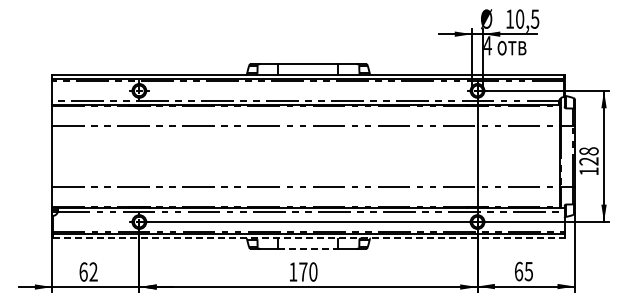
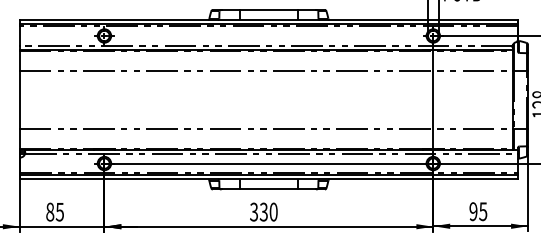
line: (308, 238) -> (268, 179), dashed -> solid
line: (308, 248) -> (268, 189), dashed -> solid
text: (88, 271) -> (54, 211), 62 -> 85
text: (298, 271) -> (259, 211), 170 -> 330
text: (518, 271) -> (473, 211), 65 -> 95

